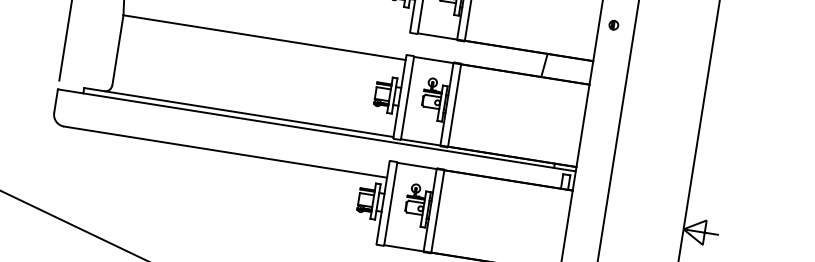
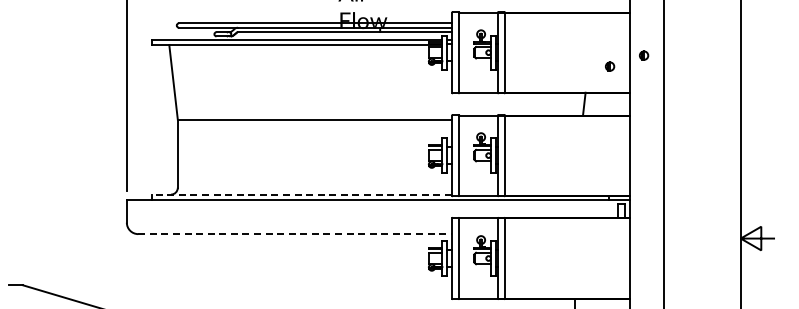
part: (577, 30) -> (610, 66), added
line: (238, 112) -> (301, 194), solid -> dashed
line: (225, 152) -> (295, 234), solid -> dashed

